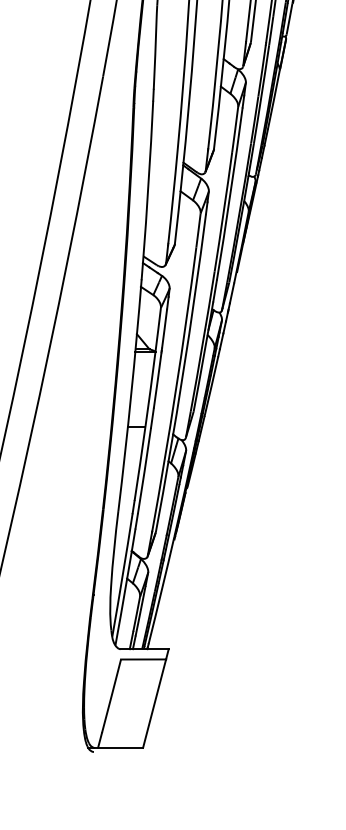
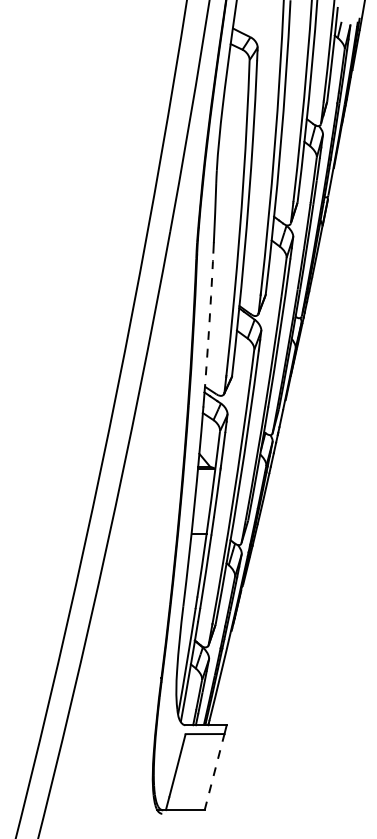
arc: (148, 181) -> (209, 322), solid -> dashed
line: (154, 702) -> (214, 771), solid -> dashed

